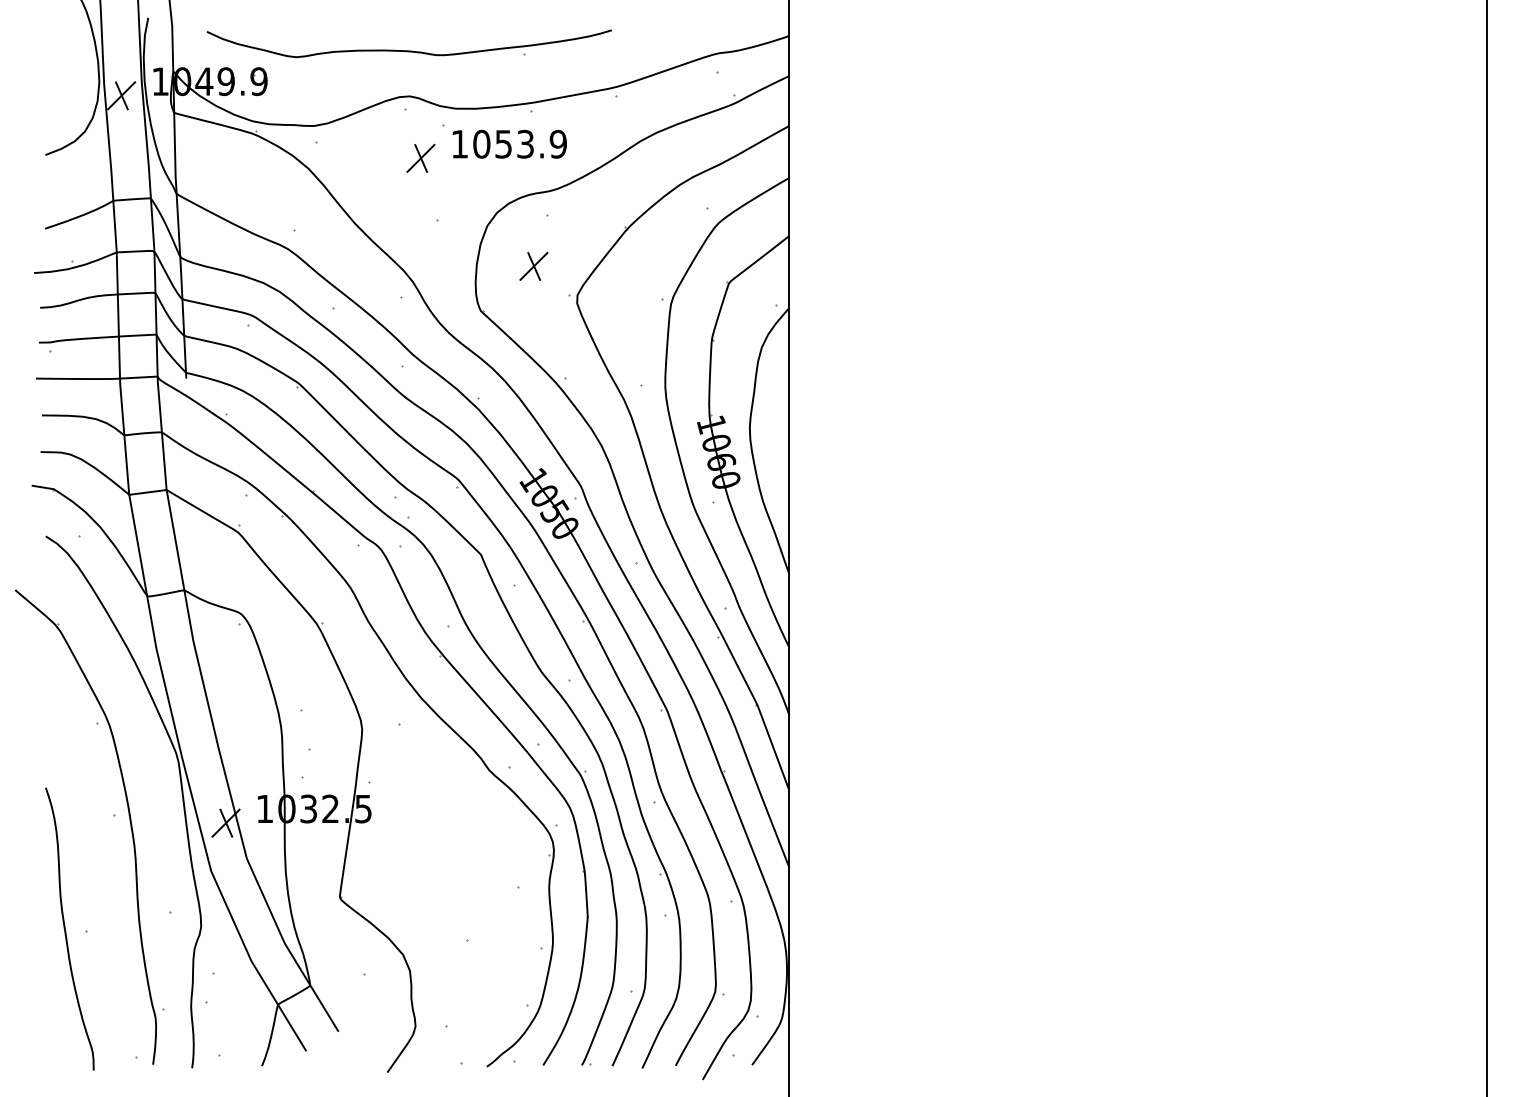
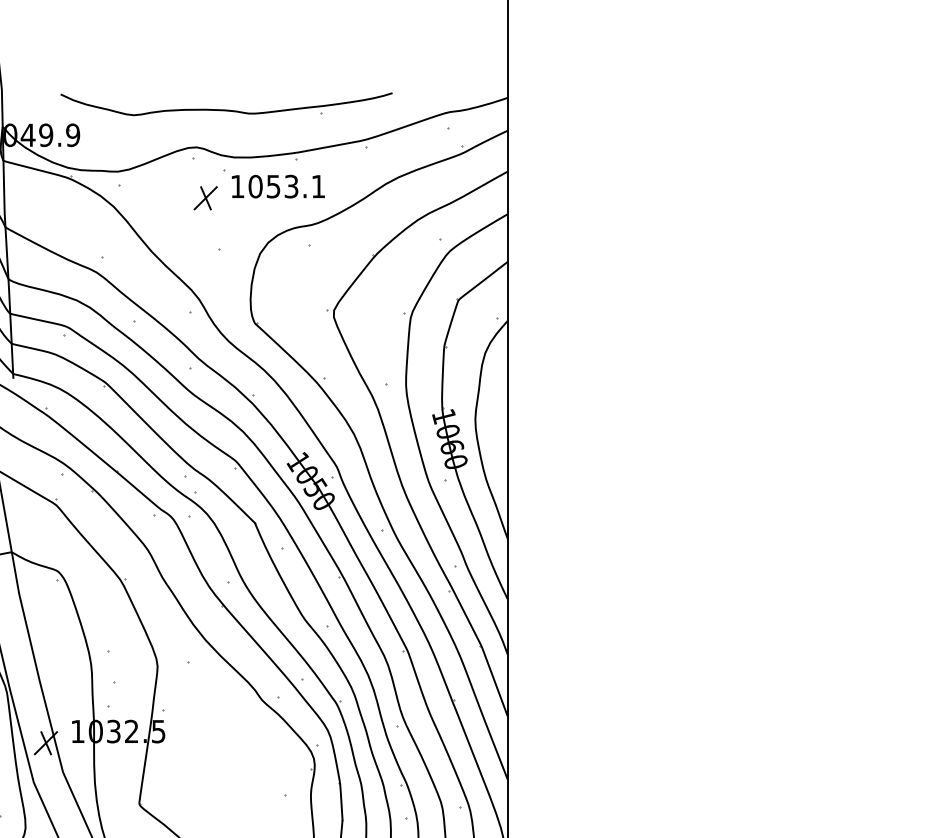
part: (408, 50) -> (225, 109), moved
text: (557, 143) -> (317, 185), 1053.9 -> 1053.1
part: (533, 265) -> (298, 286), removed

